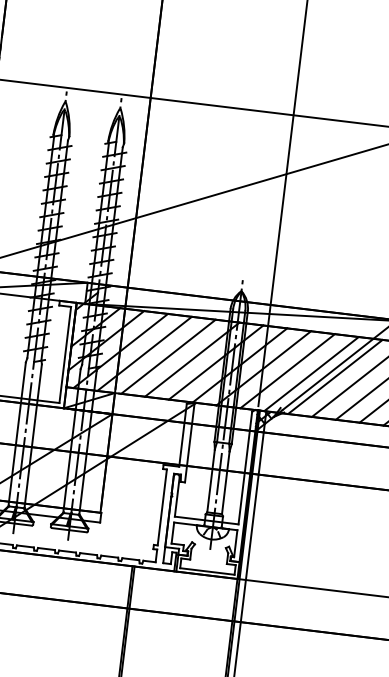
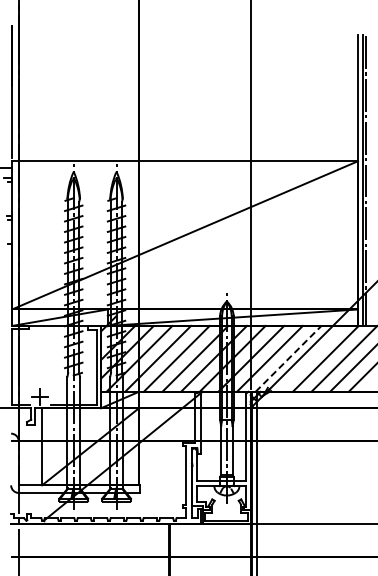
line: (311, 373) -> (288, 358), solid -> dashed
line: (335, 376) -> (307, 358), removed

